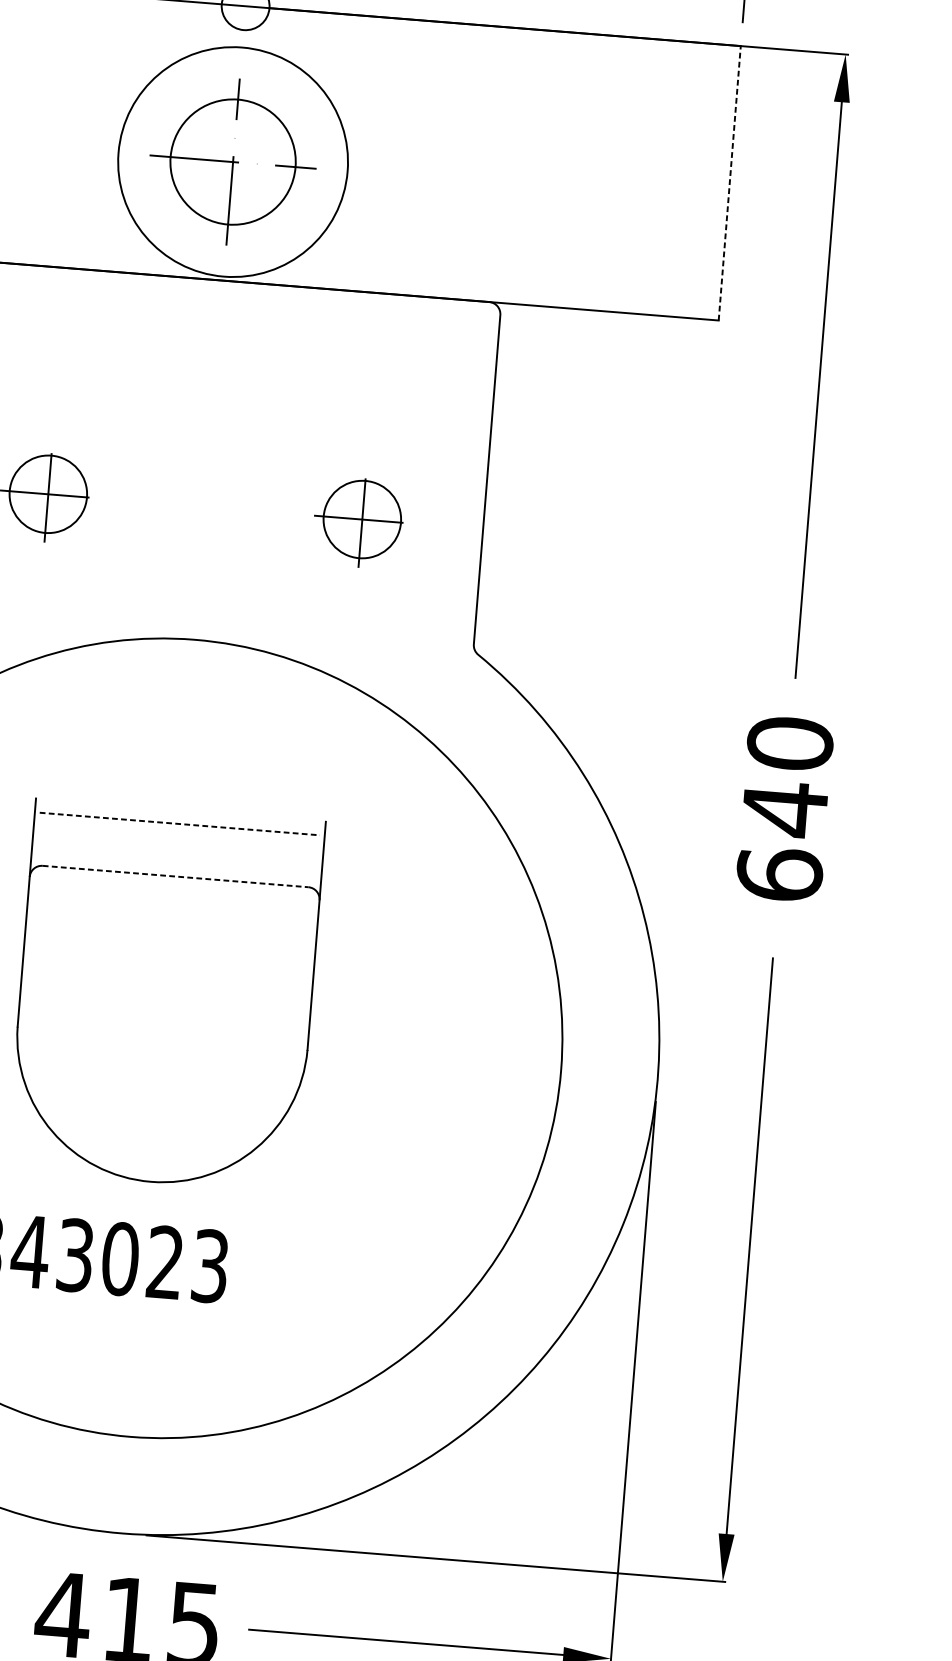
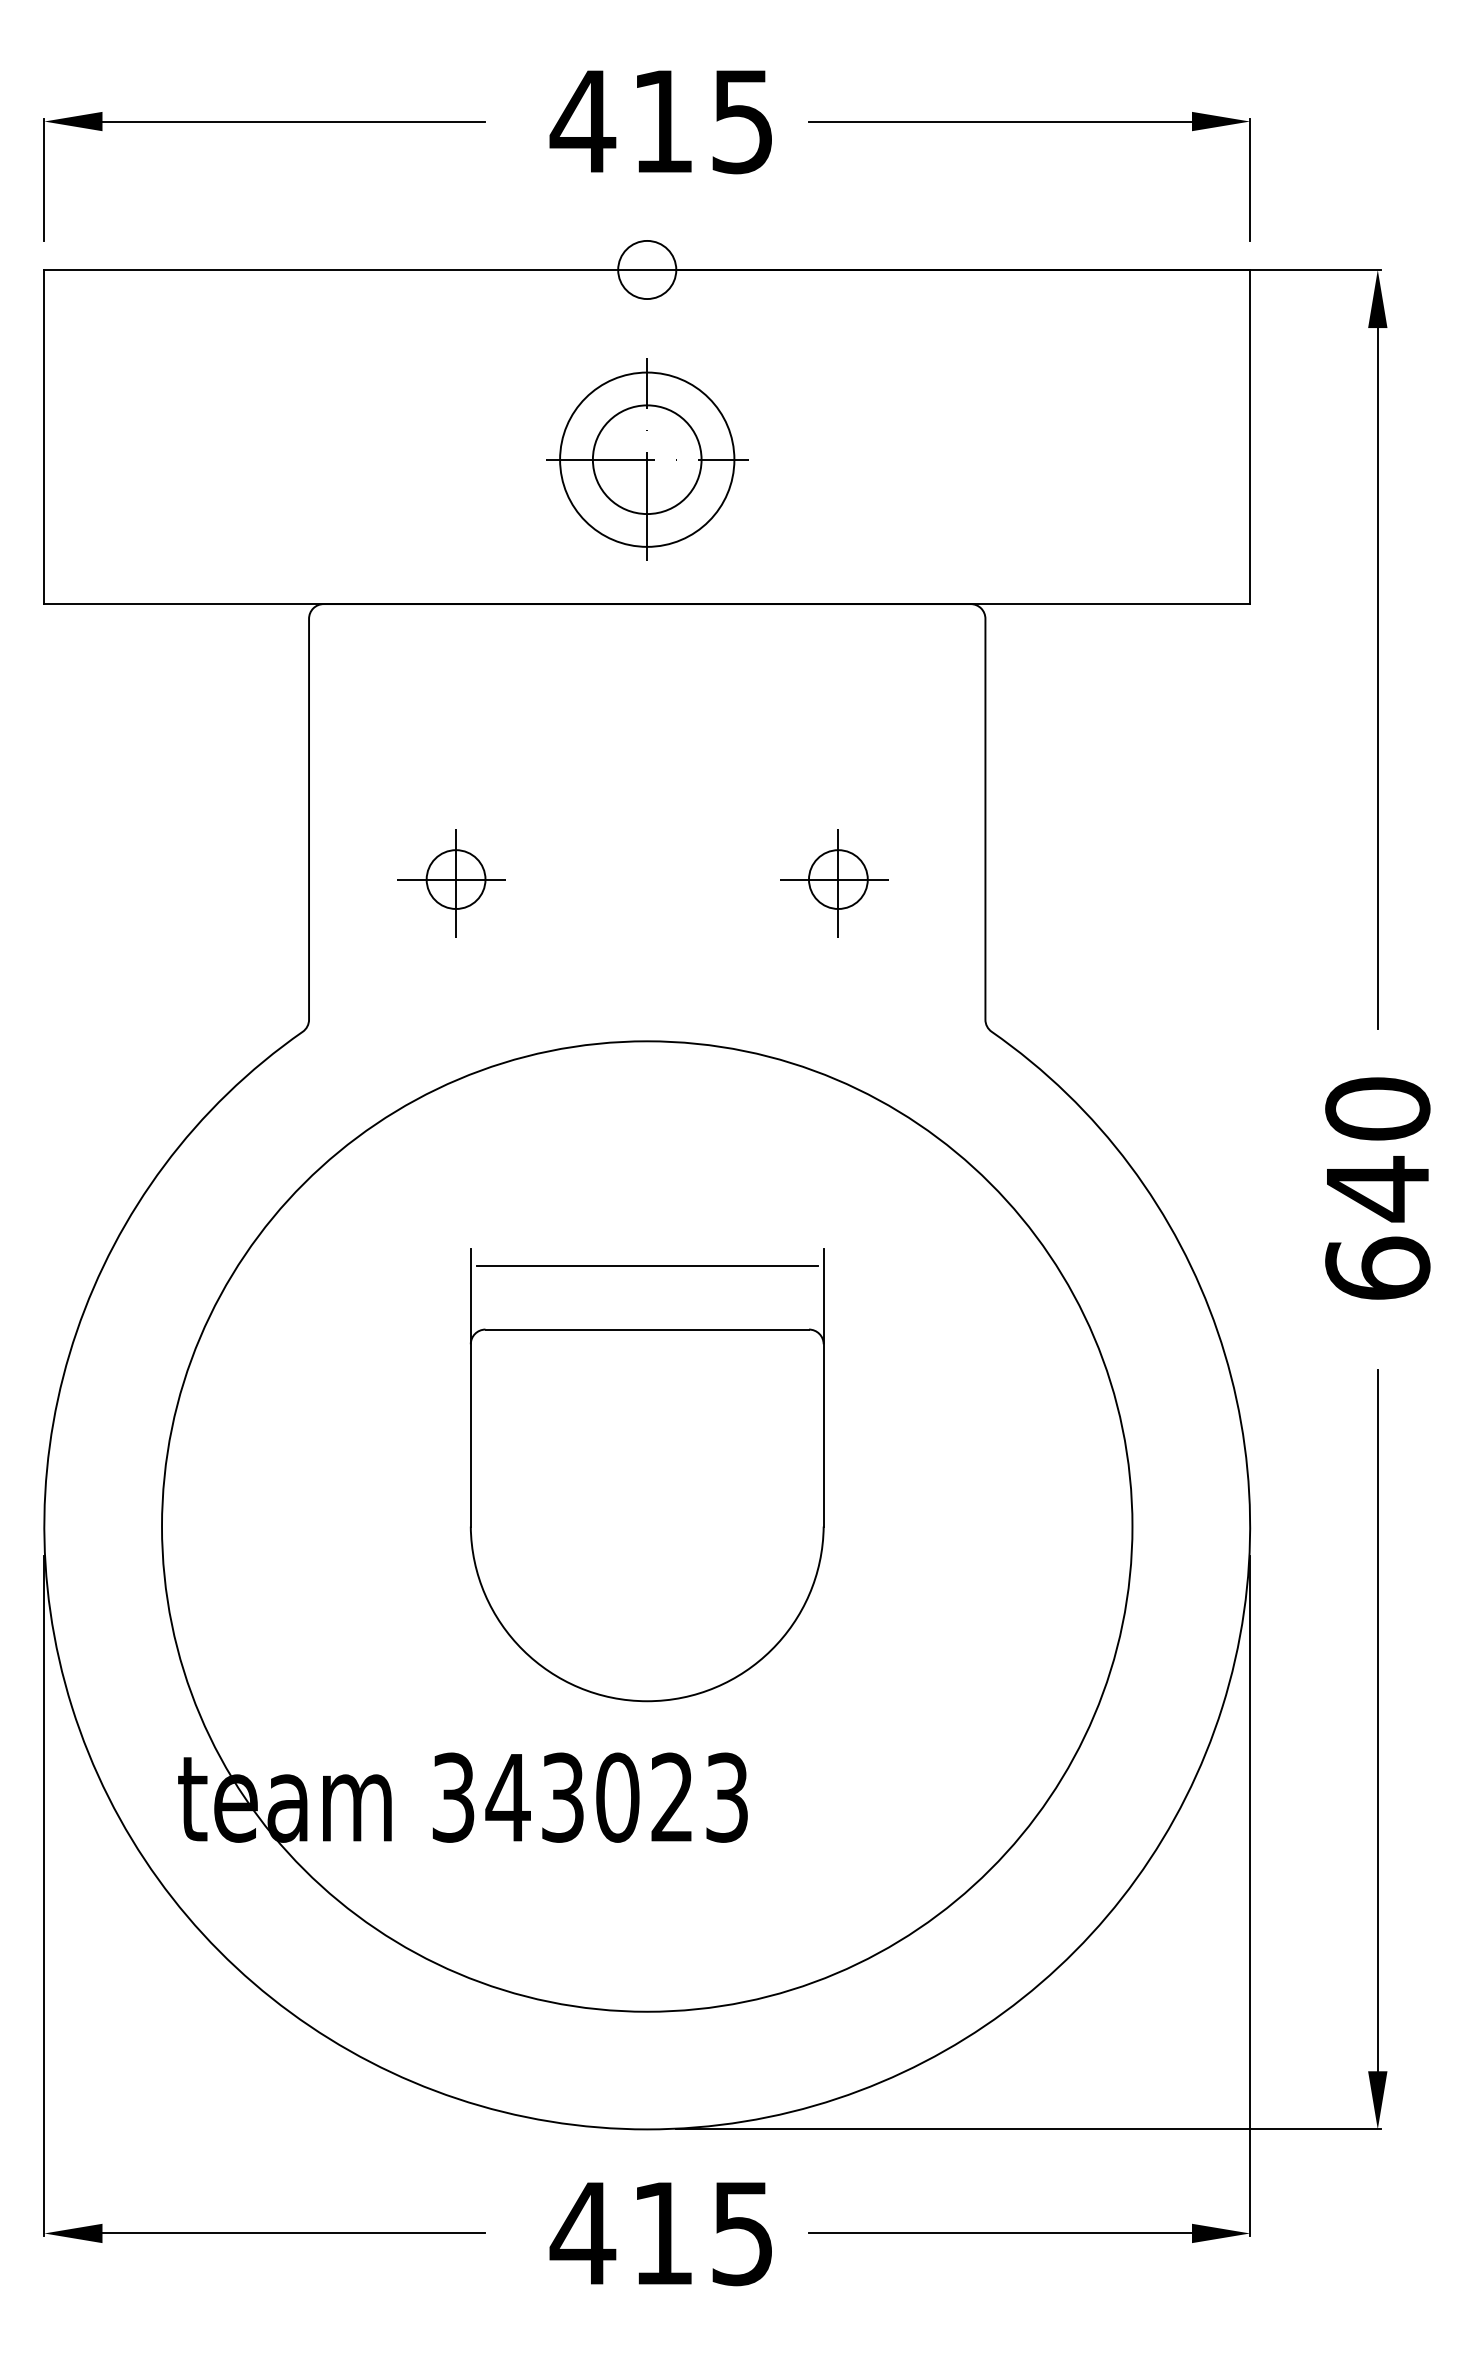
circle: (232, 161) -> (646, 459), size x0.71
circle: (233, 161) -> (647, 459), size x0.62
line: (730, 182) -> (1250, 436), dashed -> solid
circle: (47, 494) -> (455, 879), size x0.62
circle: (361, 519) -> (837, 879), size x0.62
line: (180, 823) -> (647, 1265), dashed -> solid
line: (175, 876) -> (647, 1329), dashed -> solid

